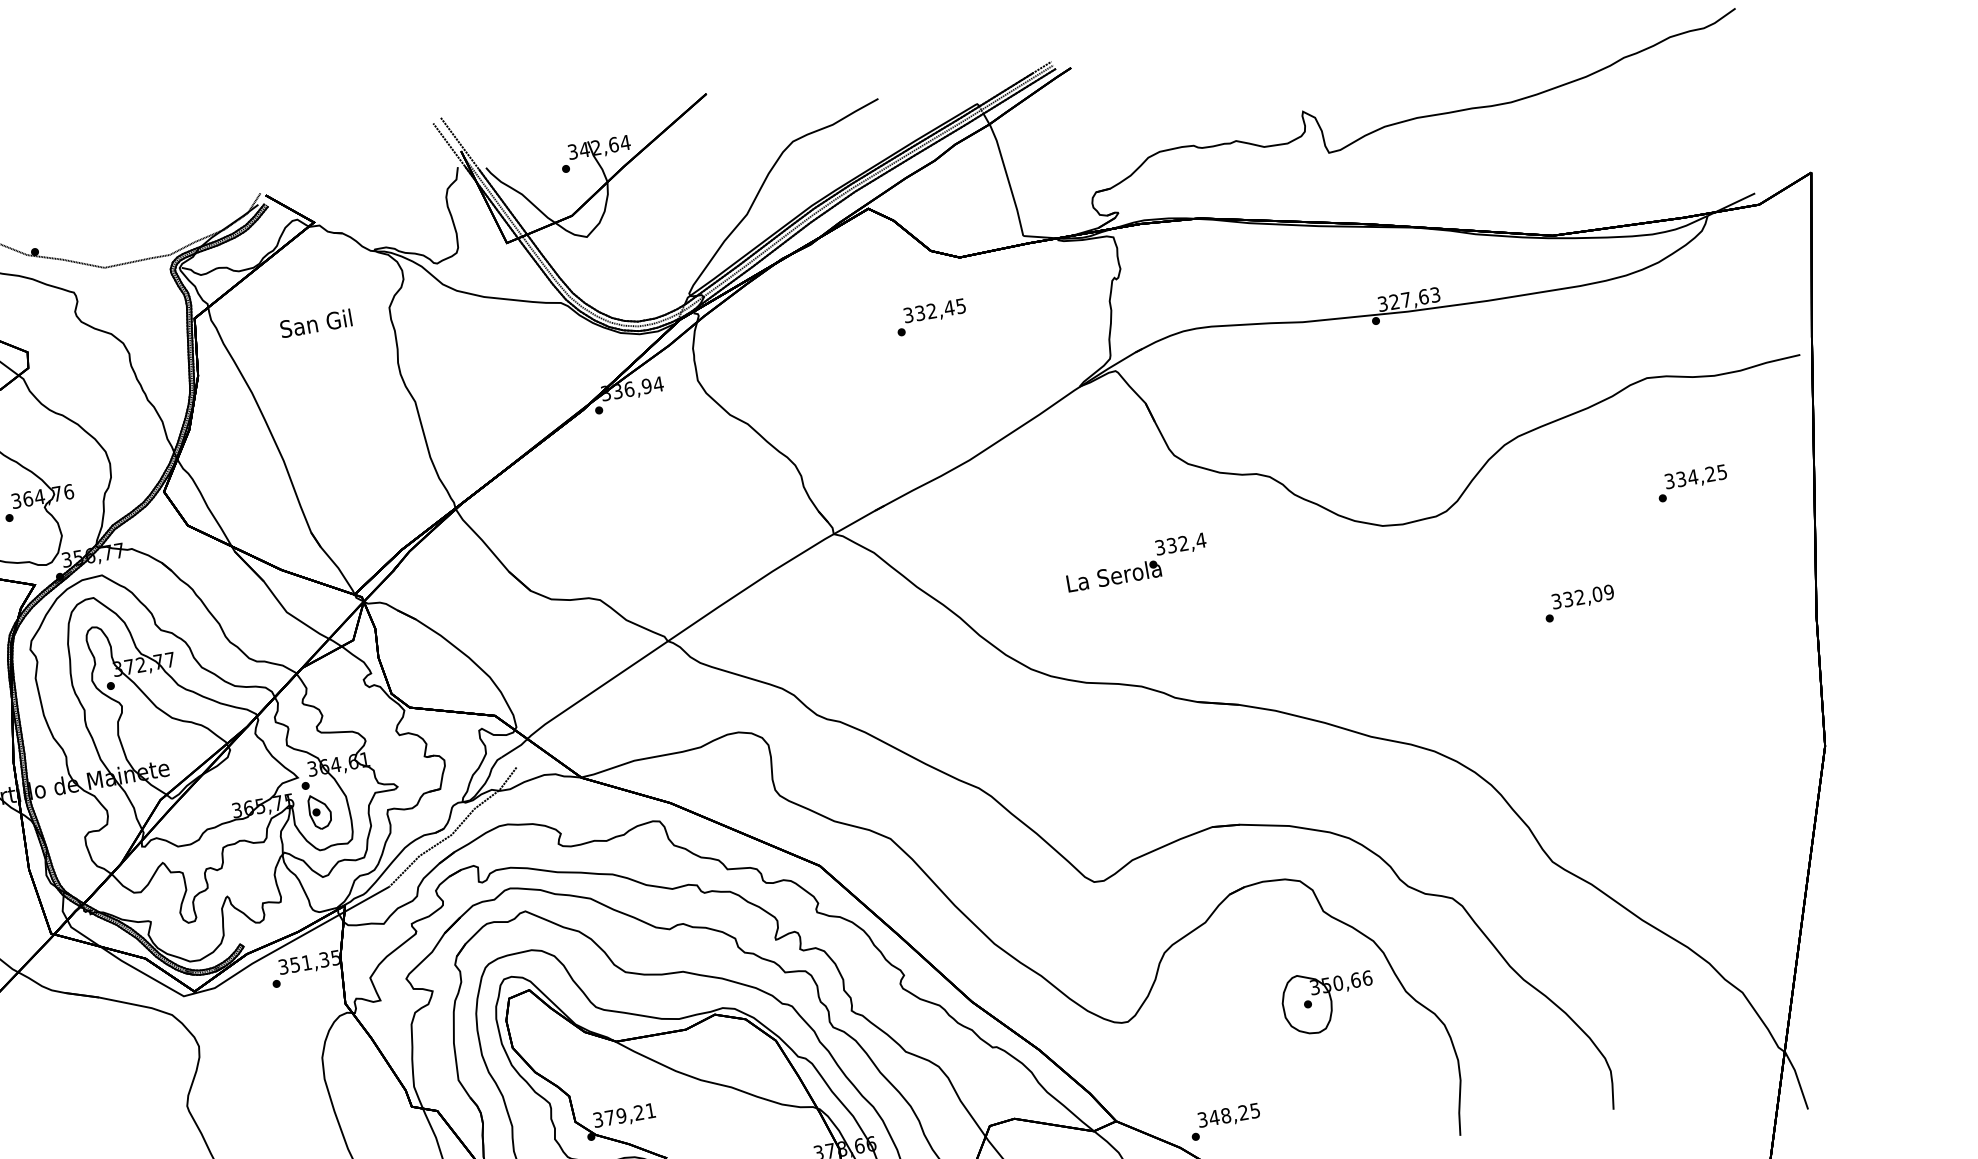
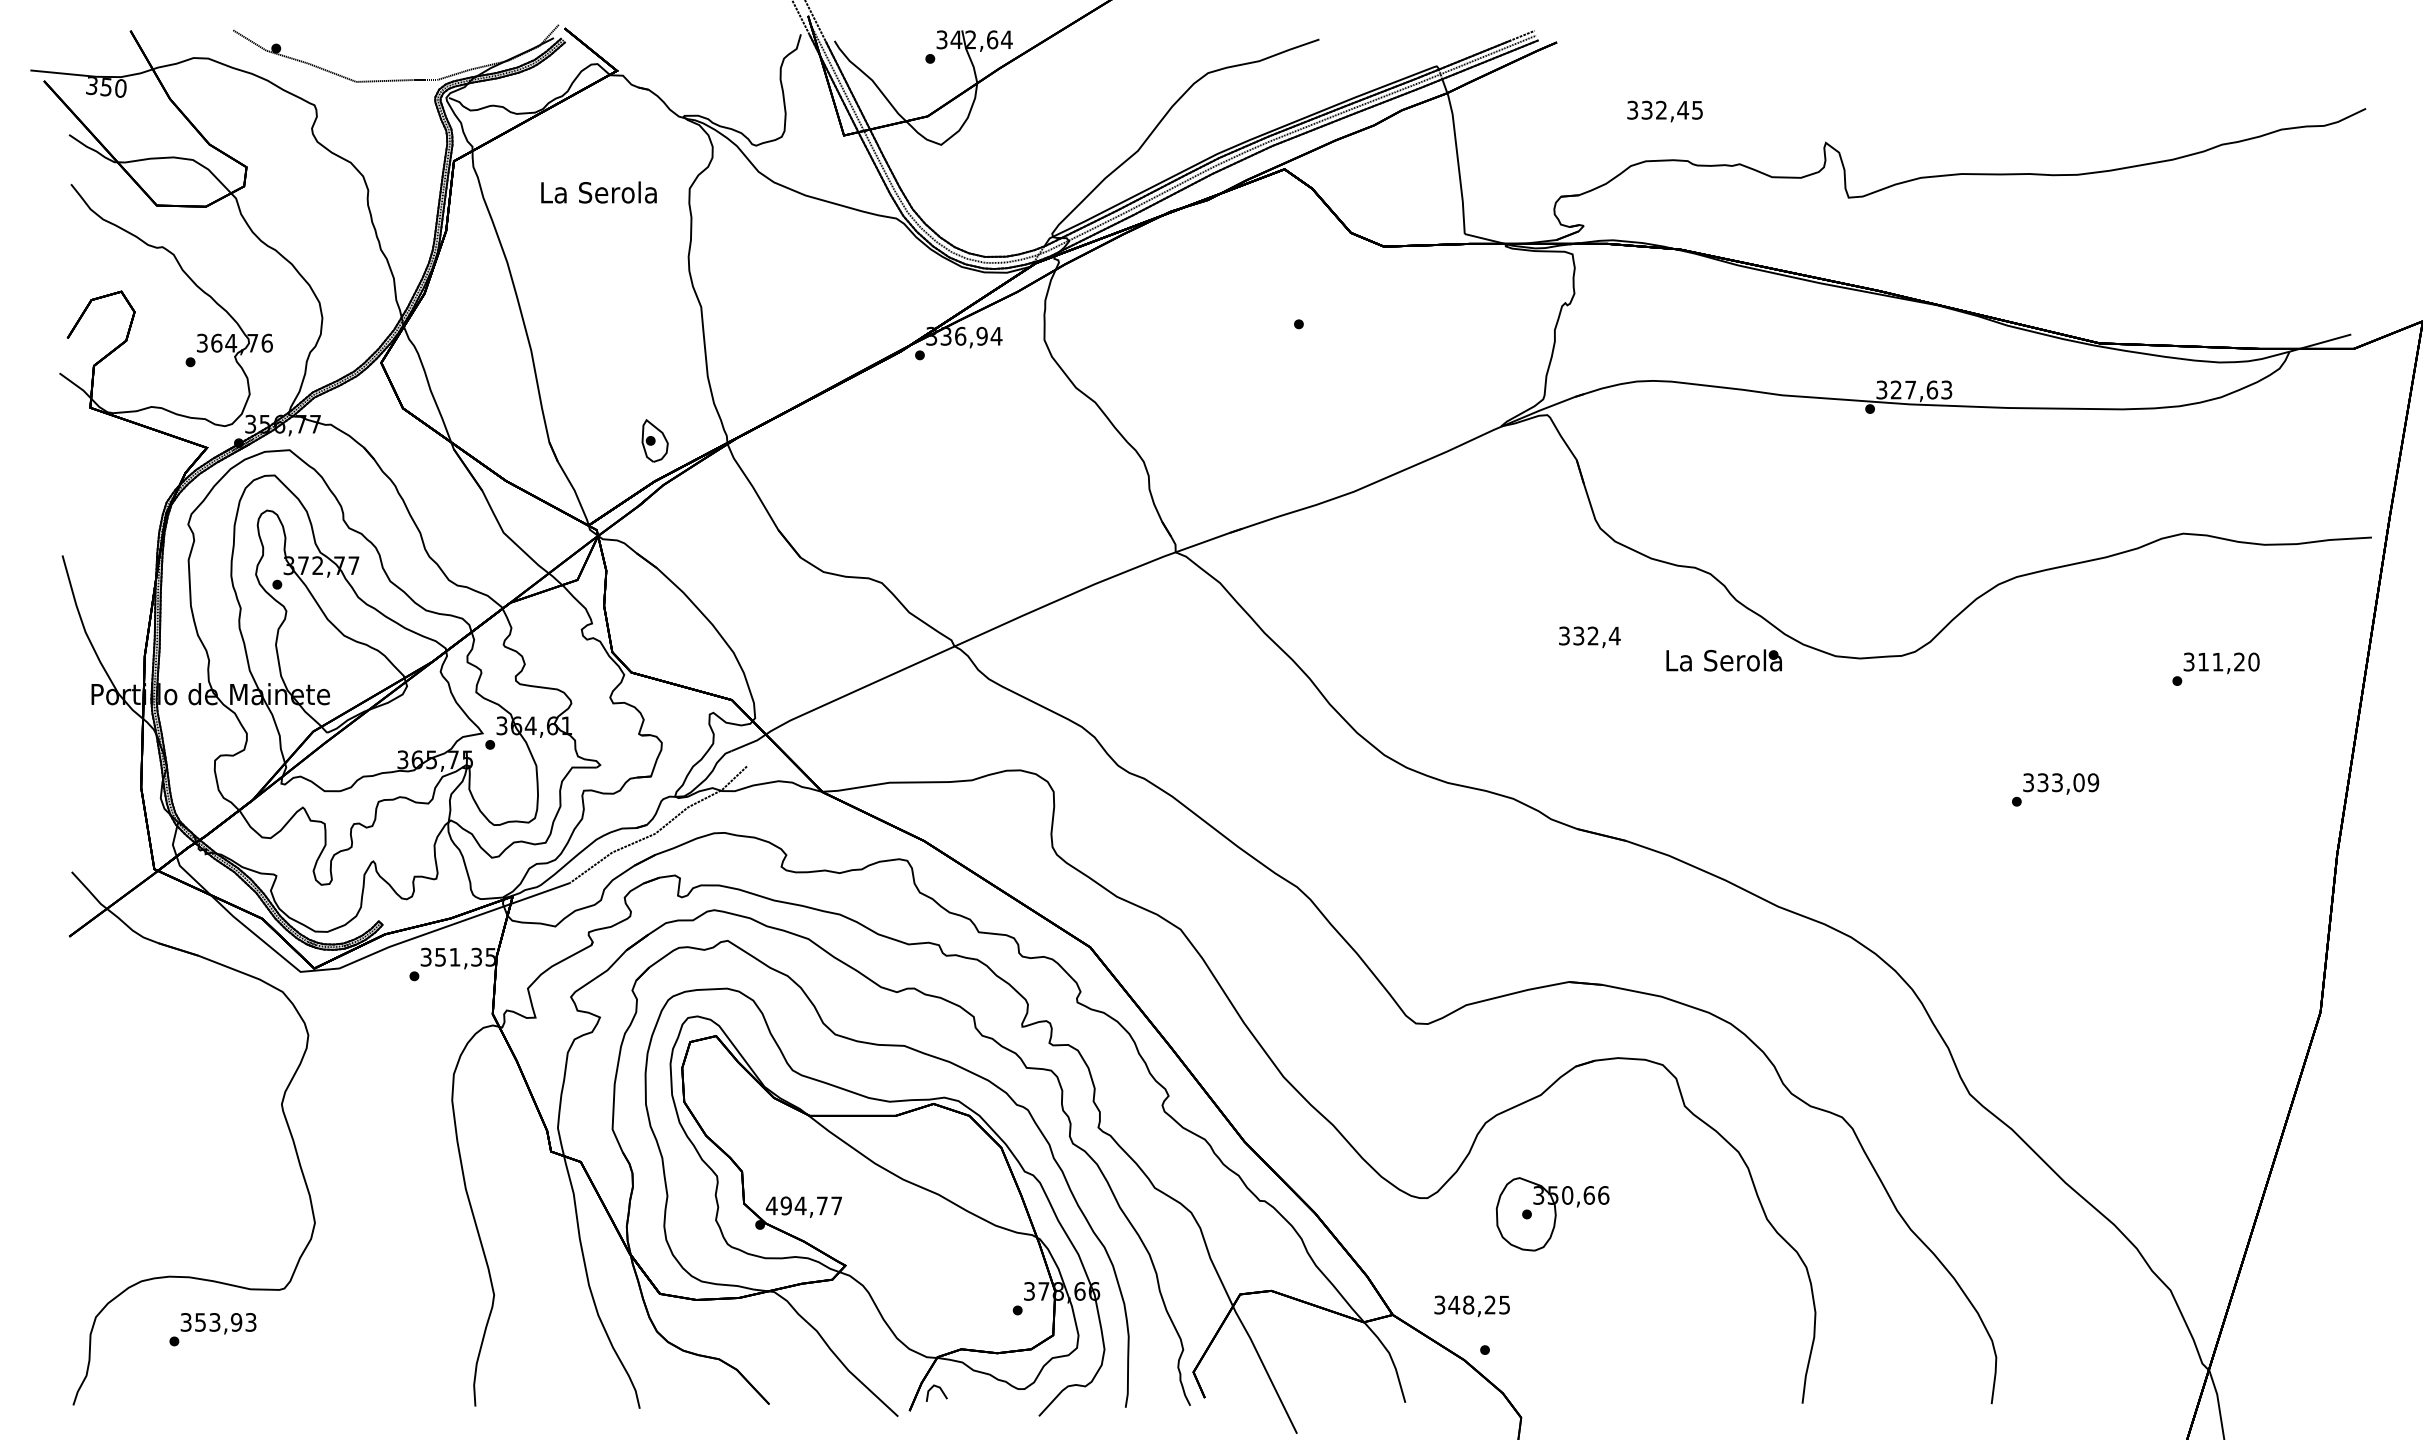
text: (934, 311) -> (1664, 111), moved
text: (316, 323) -> (598, 192), San Gil -> La Serola
text: (1701, 475) -> (2228, 661), 334,25 -> 311,20
text: (1113, 576) -> (1723, 660), moved
text: (1579, 597) -> (2057, 782), 332,09 -> 333,09
part: (319, 811) -> (654, 440), moved
part: (1328, 1000) -> (1552, 1214), moved
text: (623, 1115) -> (803, 1205), 379,21 -> 494,77
text: (1228, 1116) -> (1471, 1306), moved

